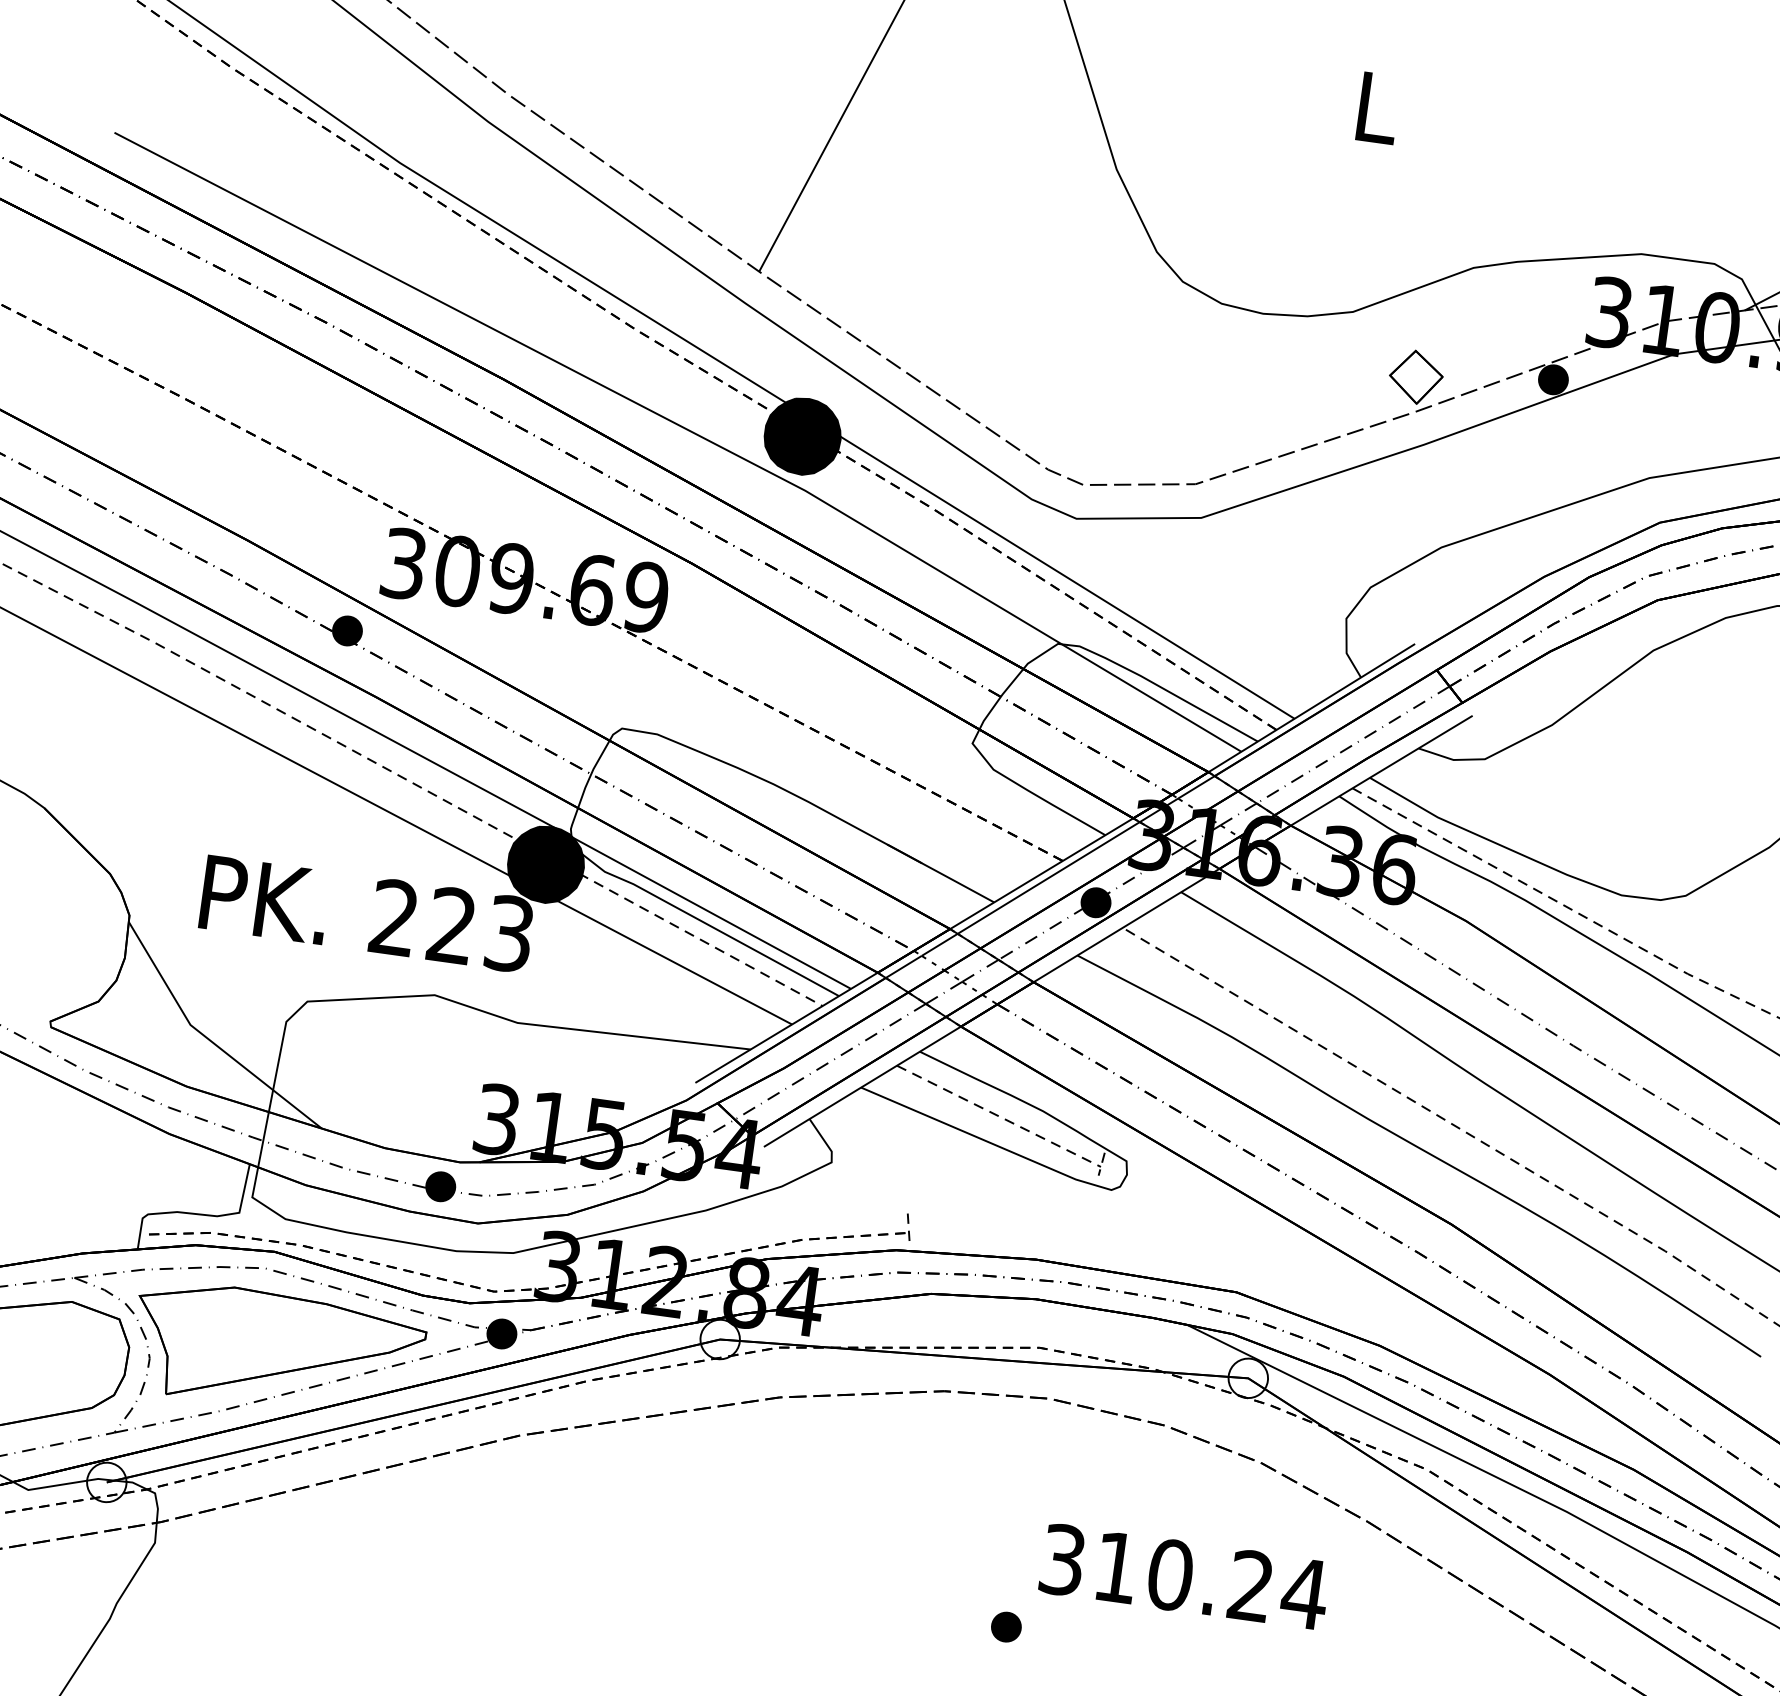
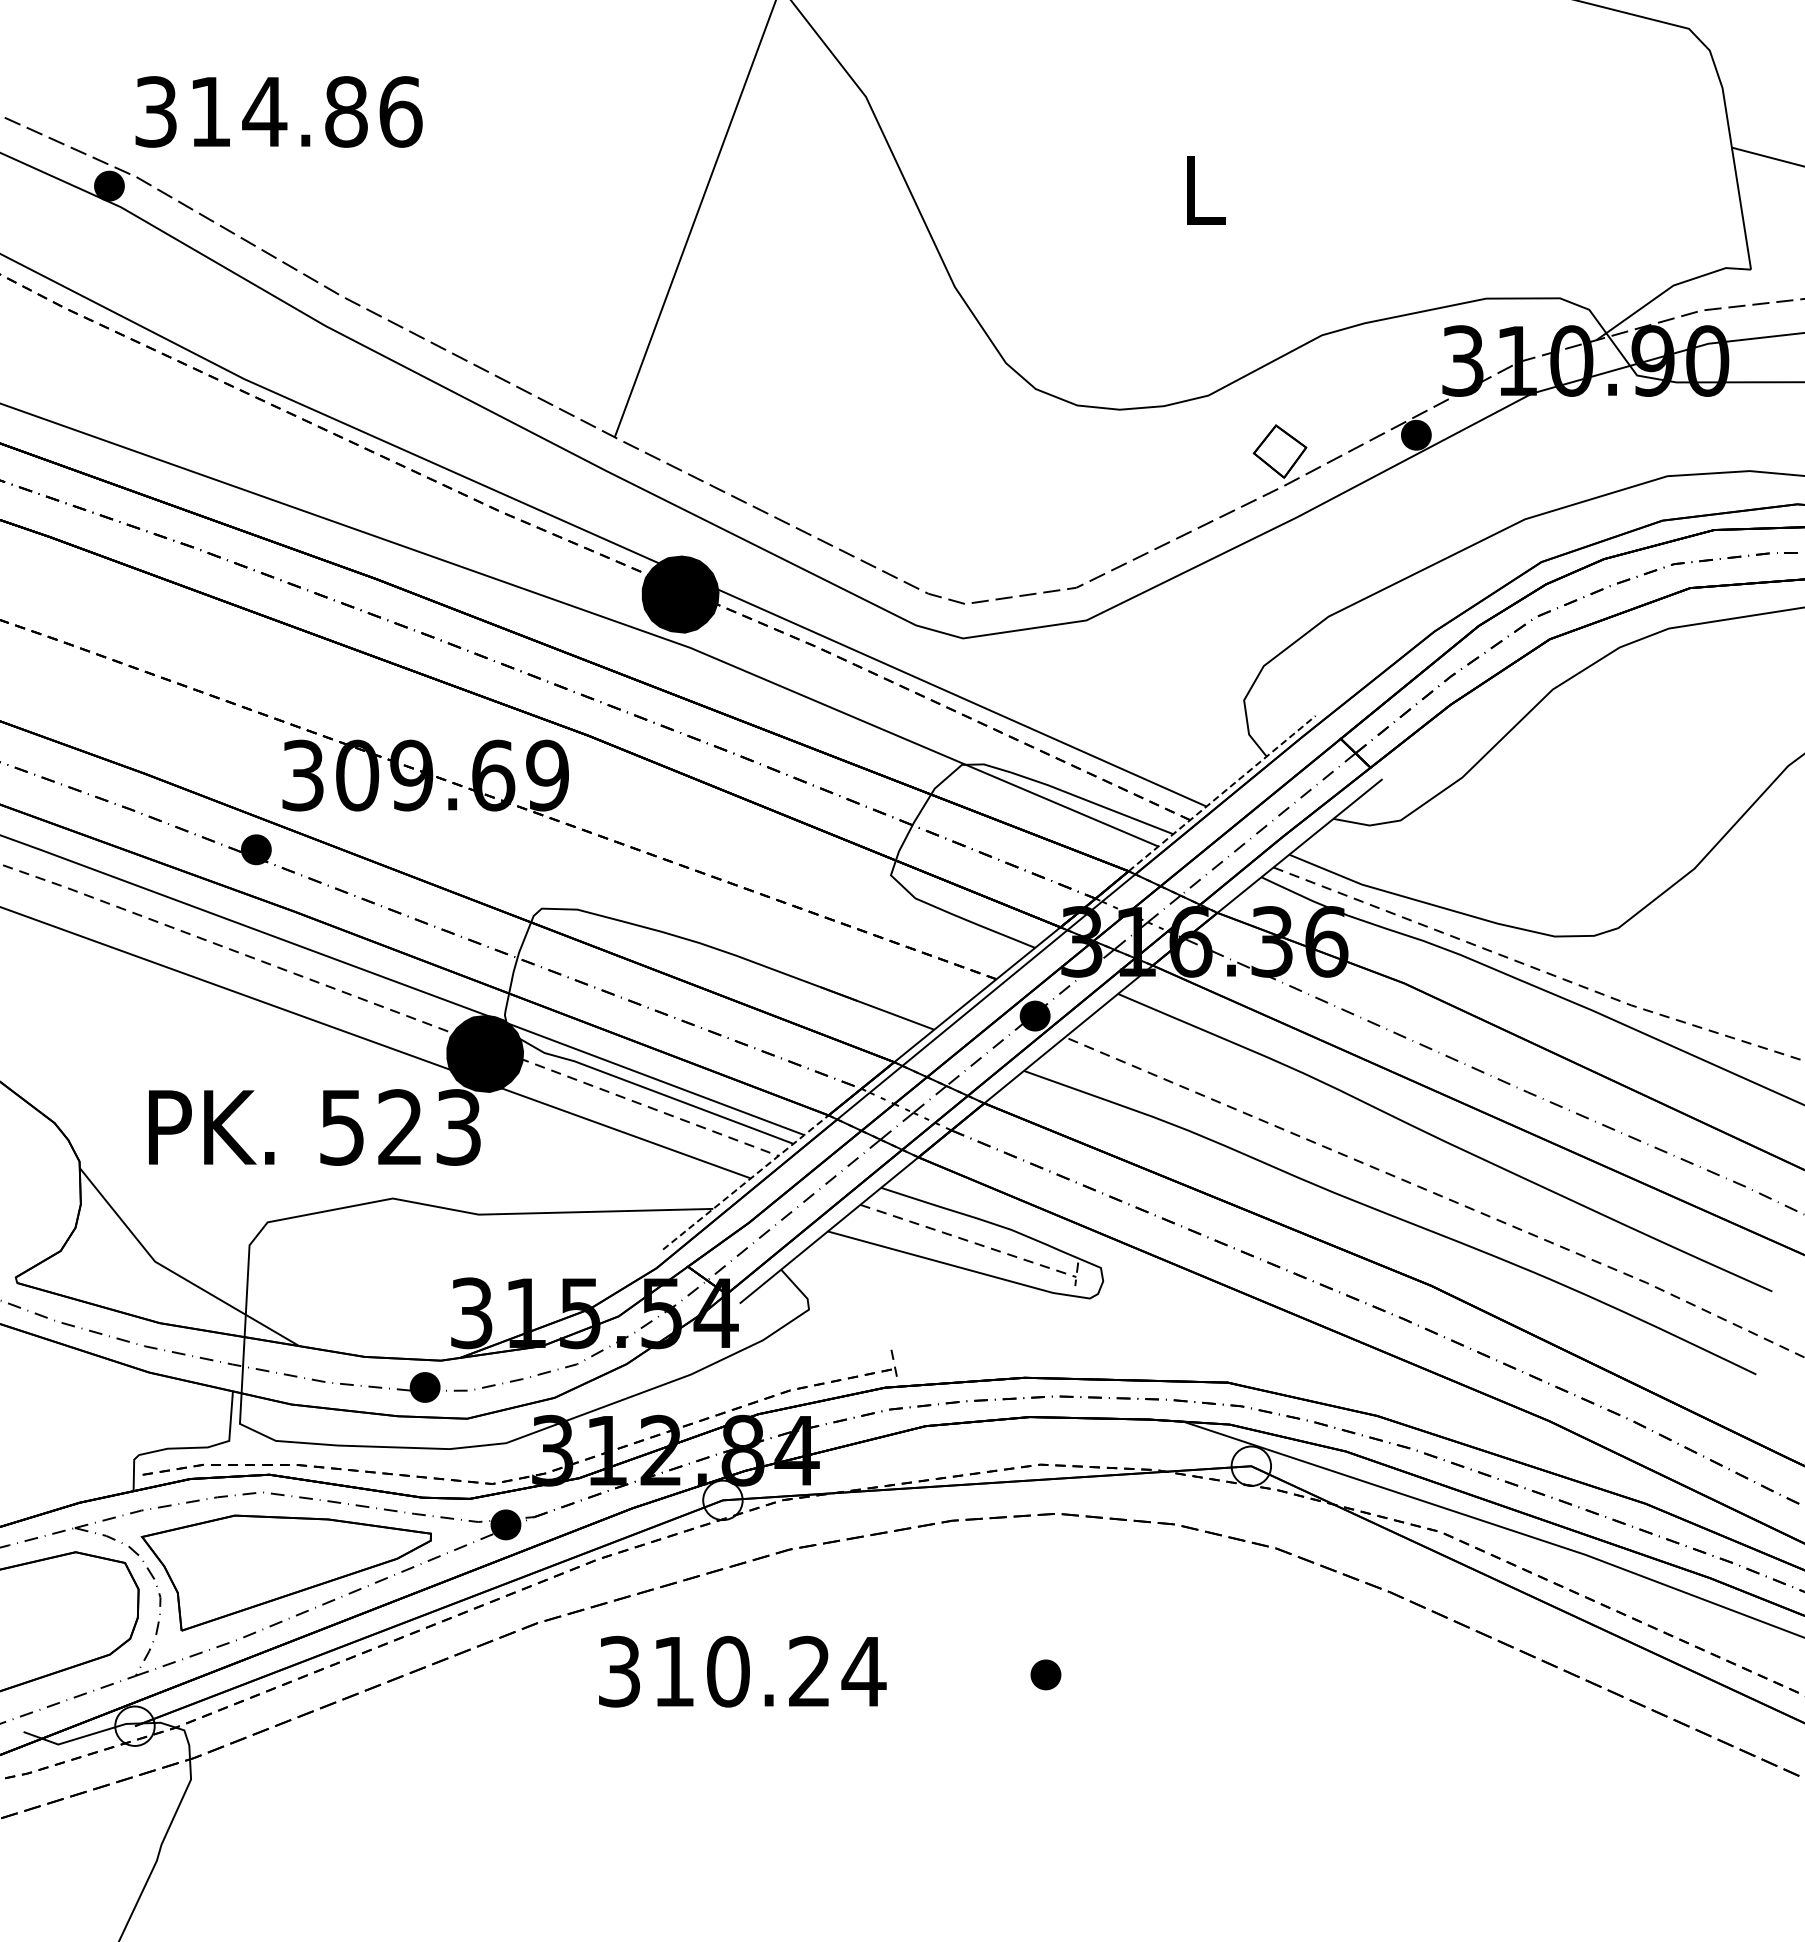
line: (1312, 708) -> (1222, 793), solid -> dashed
text: (393, 917) -> (341, 1127), 223 -> 523
line: (787, 1026) -> (746, 1181), solid -> dashed
text: (1184, 1576) -> (742, 1671), moved
part: (1006, 1626) -> (1045, 1674), moved

